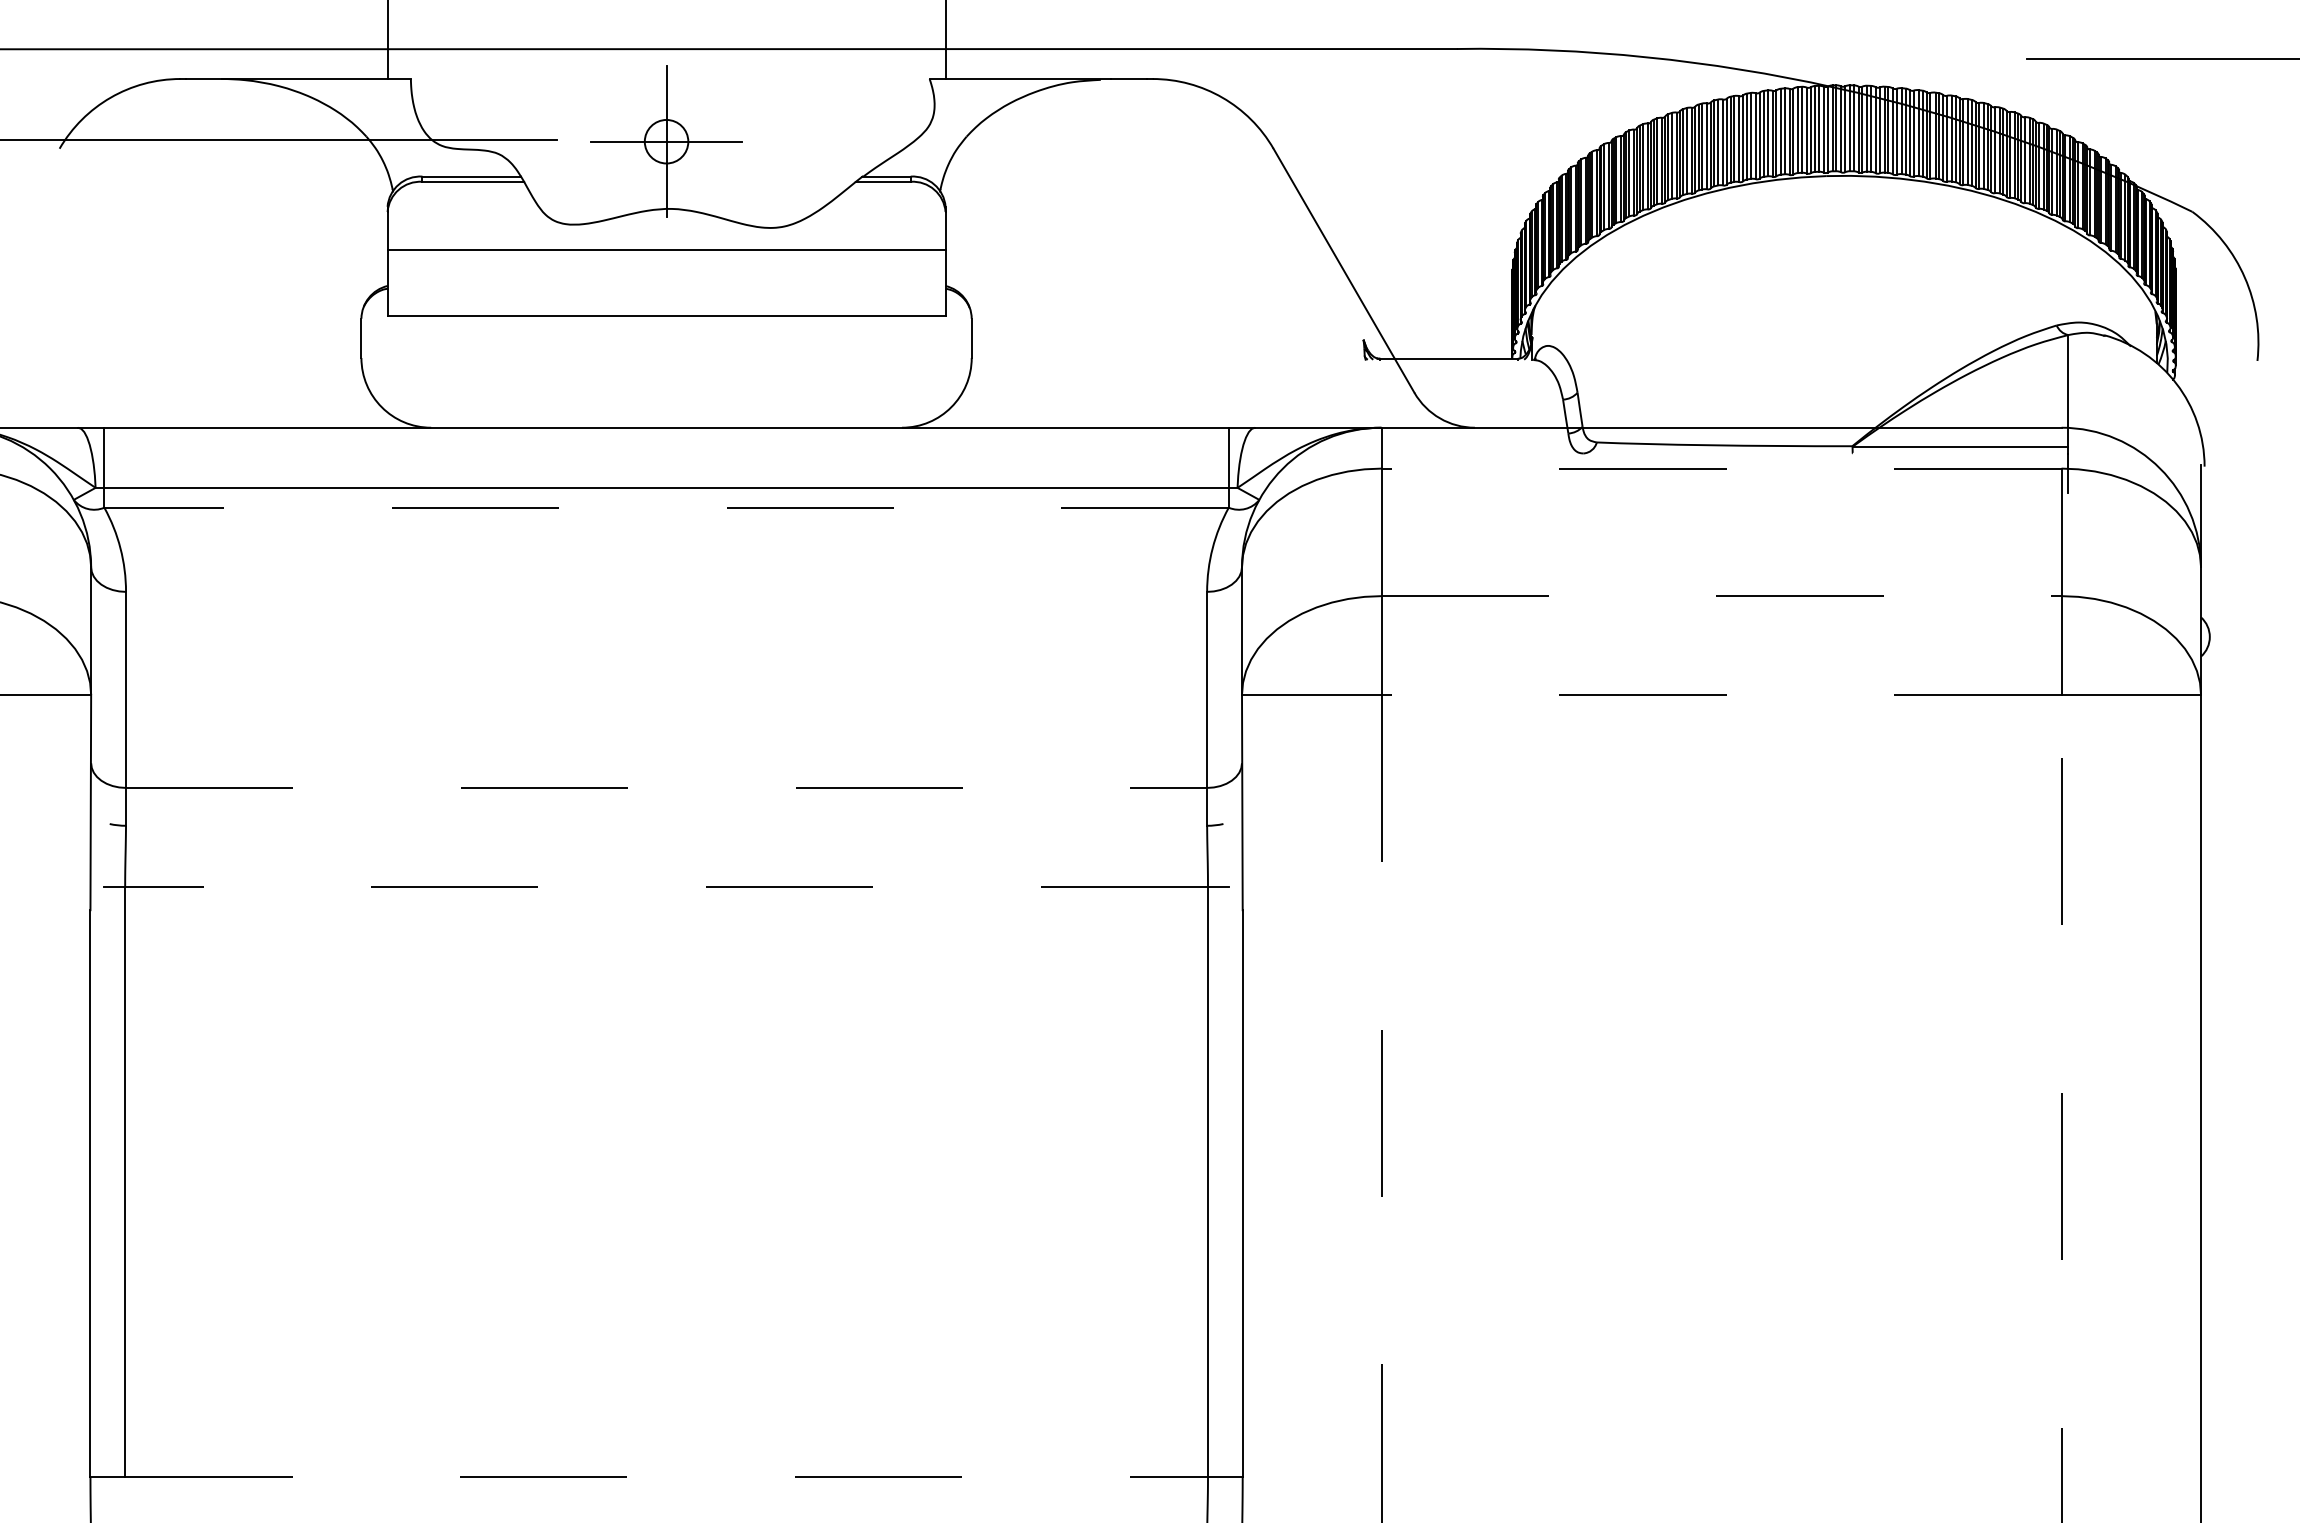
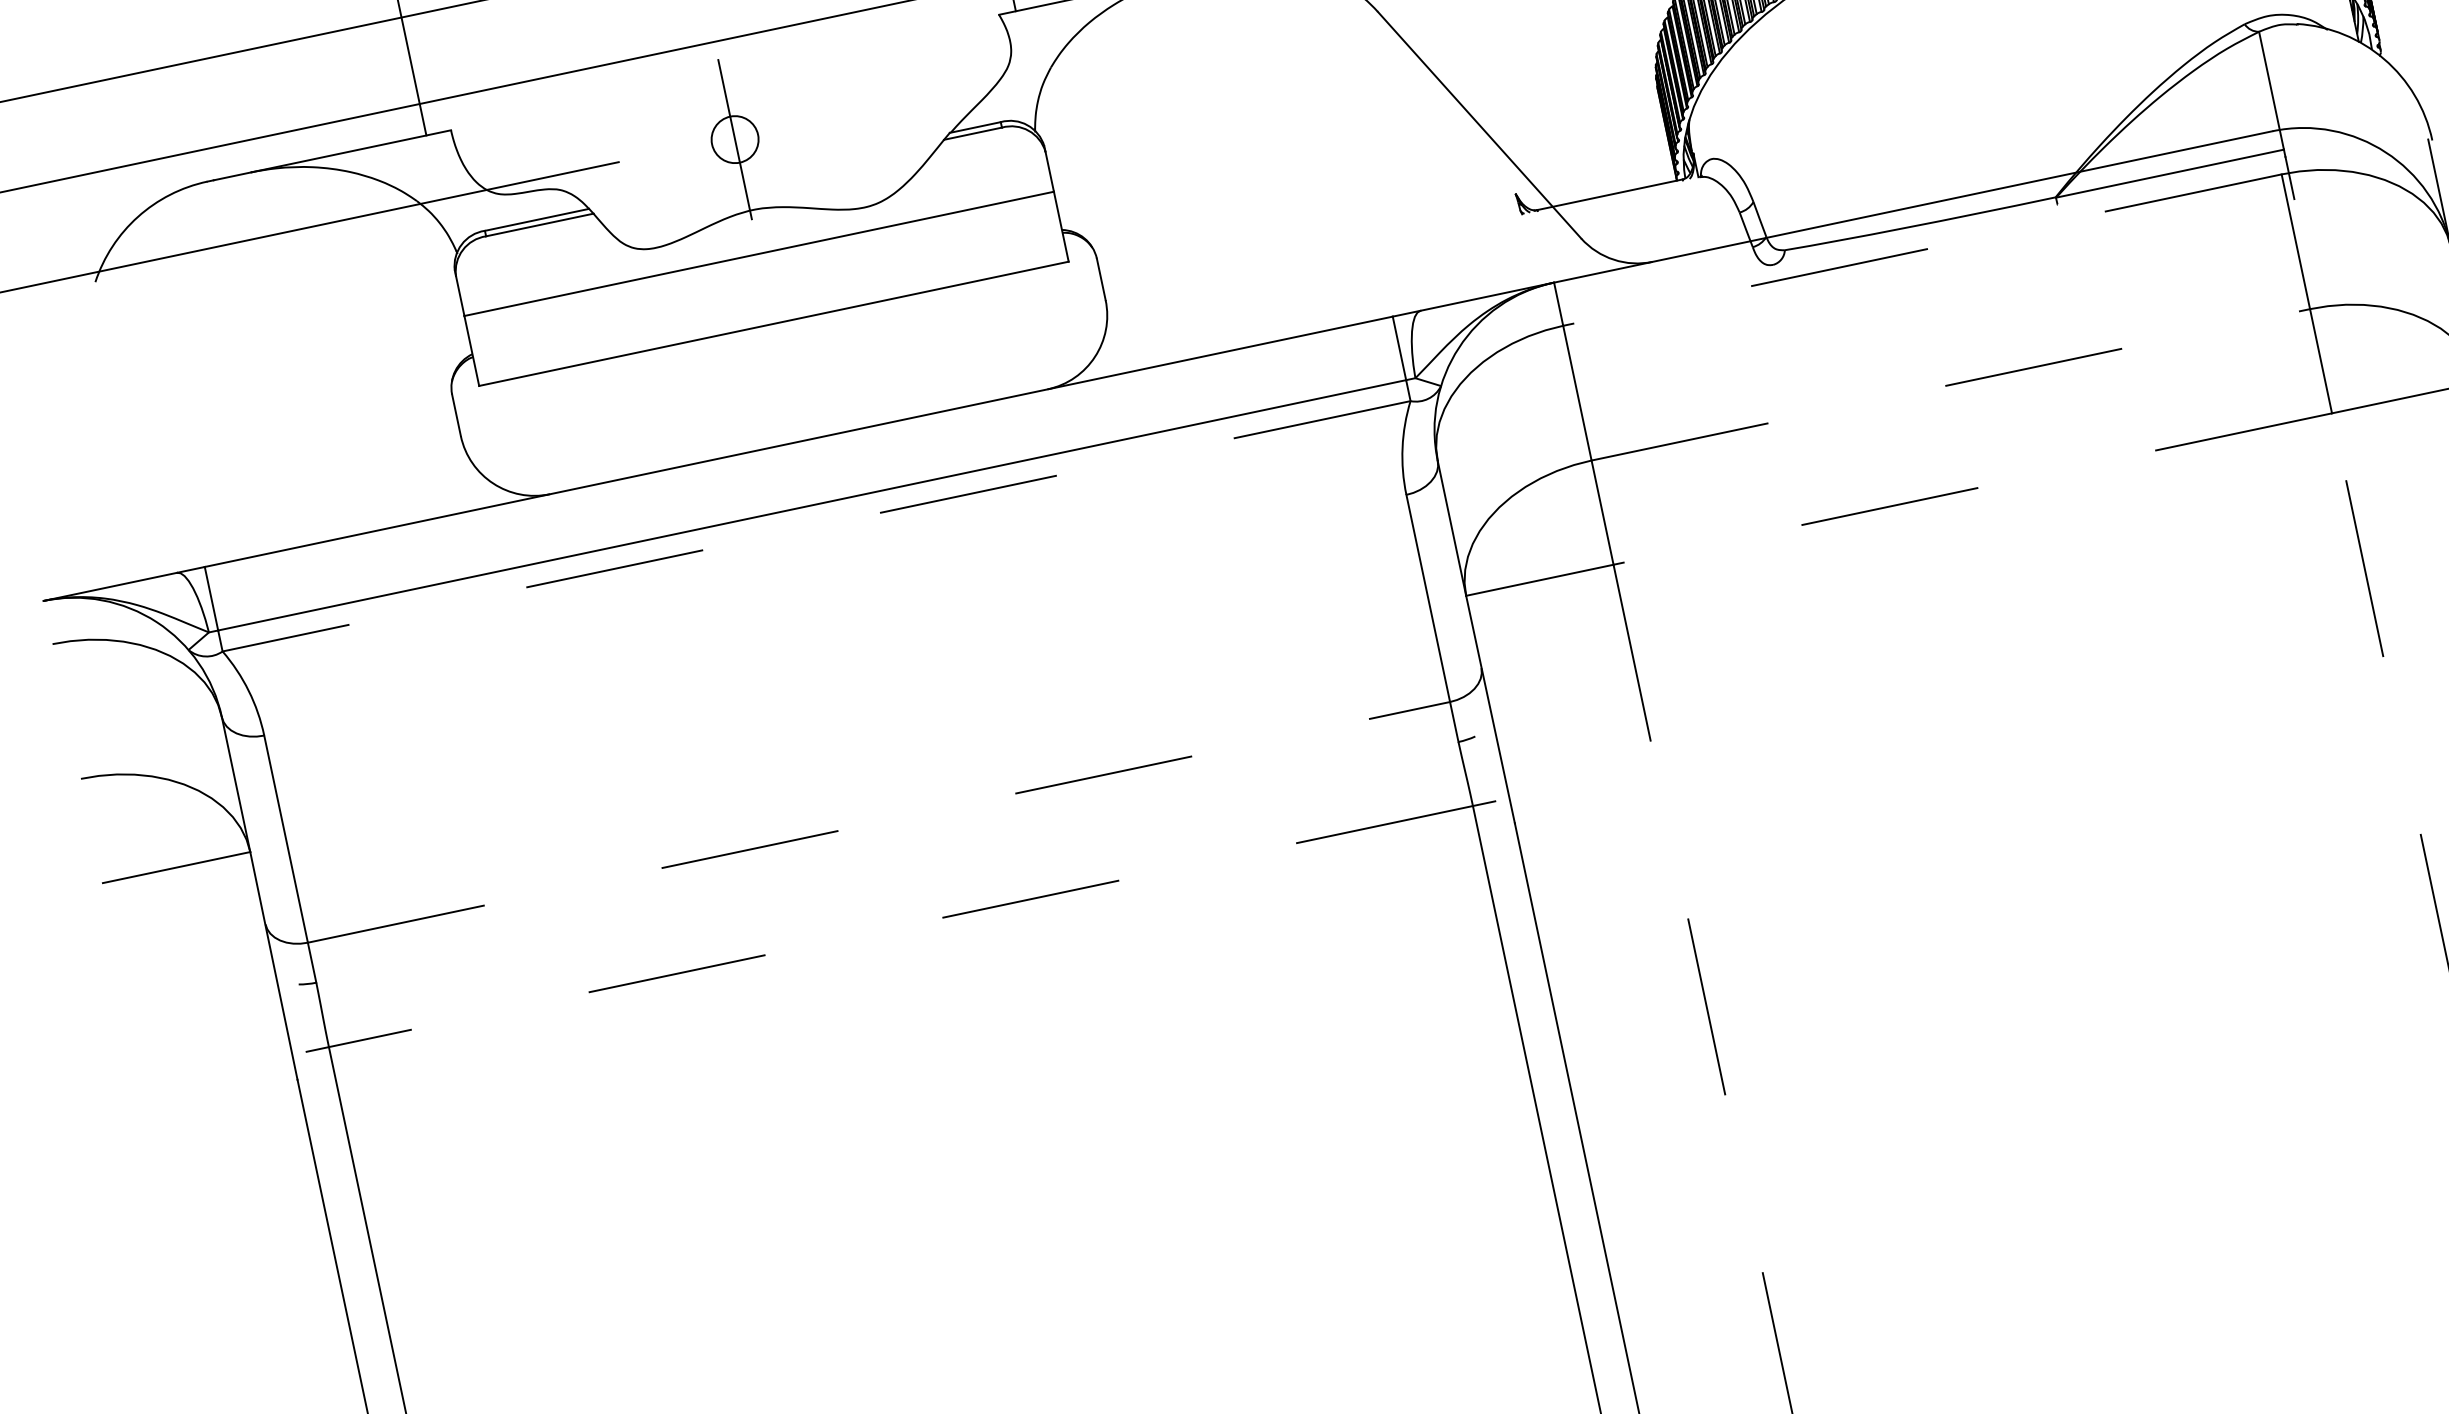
line: (666, 141) -> (734, 139), removed

